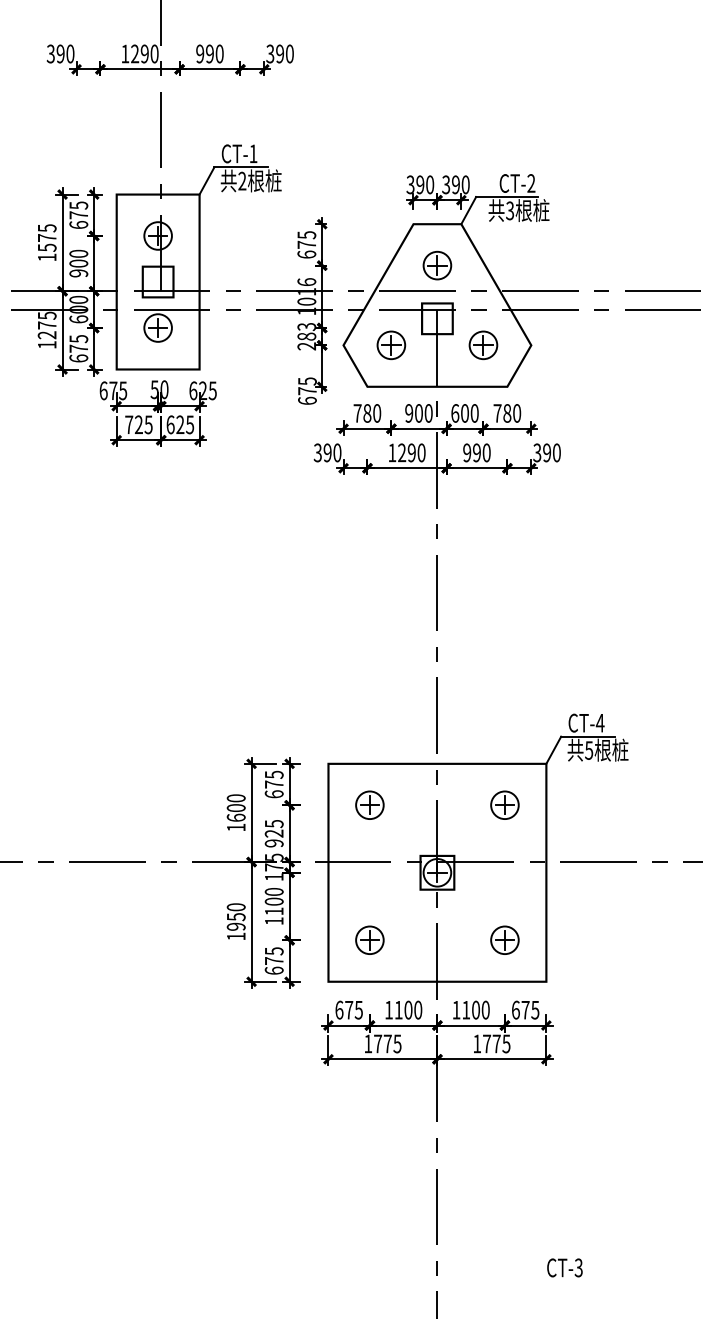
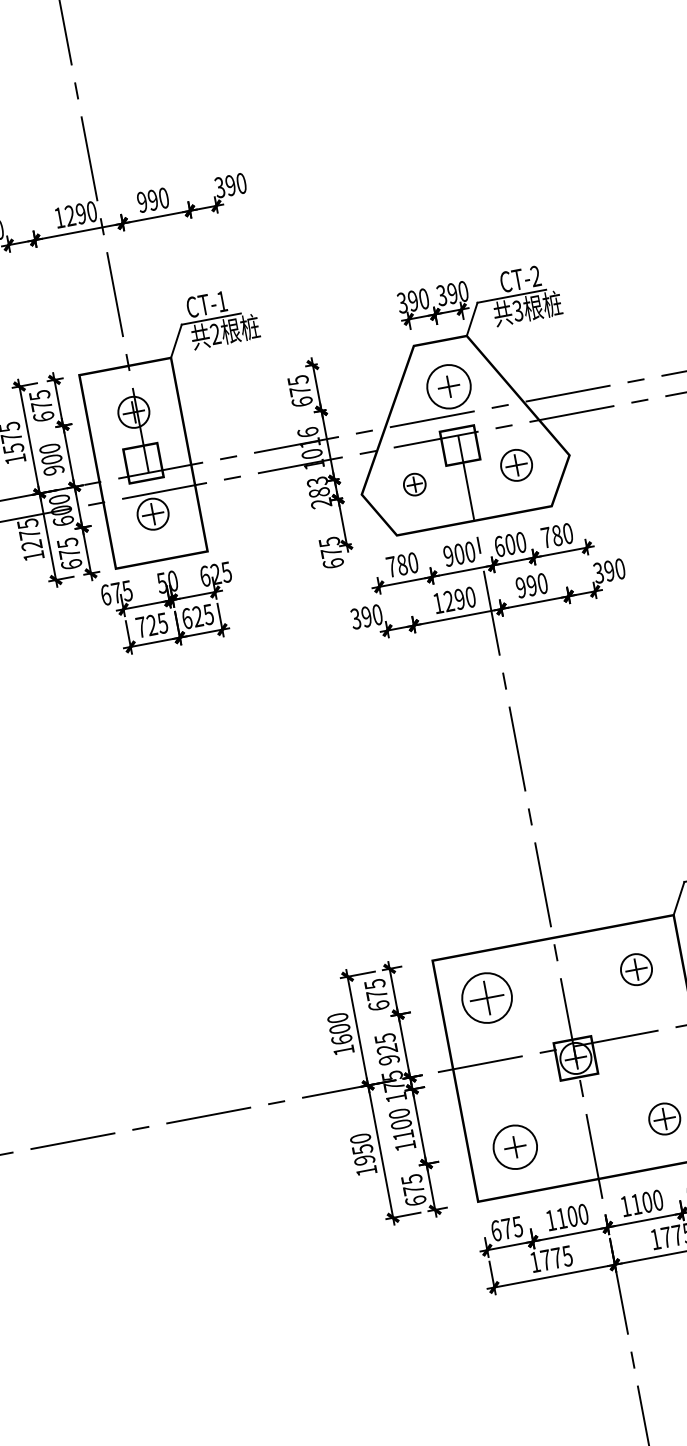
circle: (437, 265) -> (449, 386), size x1.4
part: (391, 345) -> (414, 484), size x0.7
part: (369, 804) -> (486, 997), size x1.6
circle: (369, 940) -> (514, 1147), size x1.4

